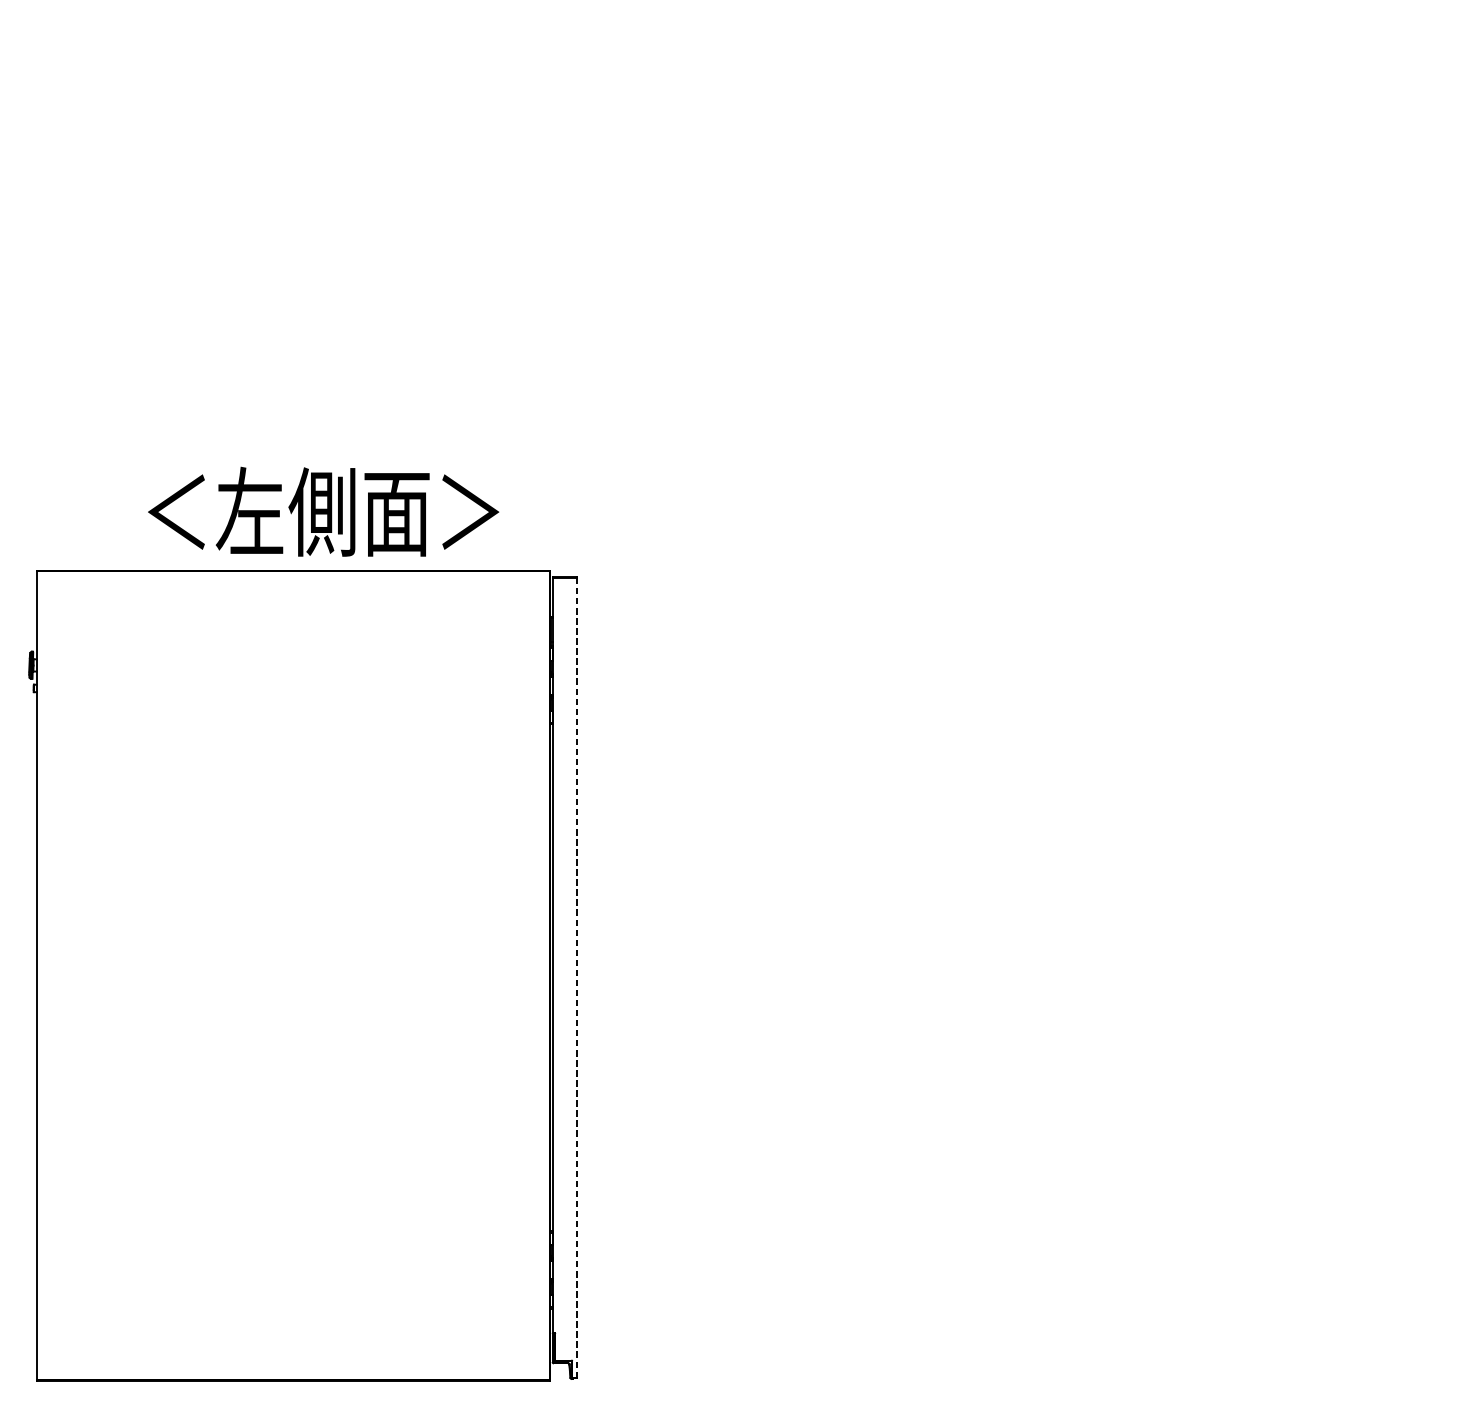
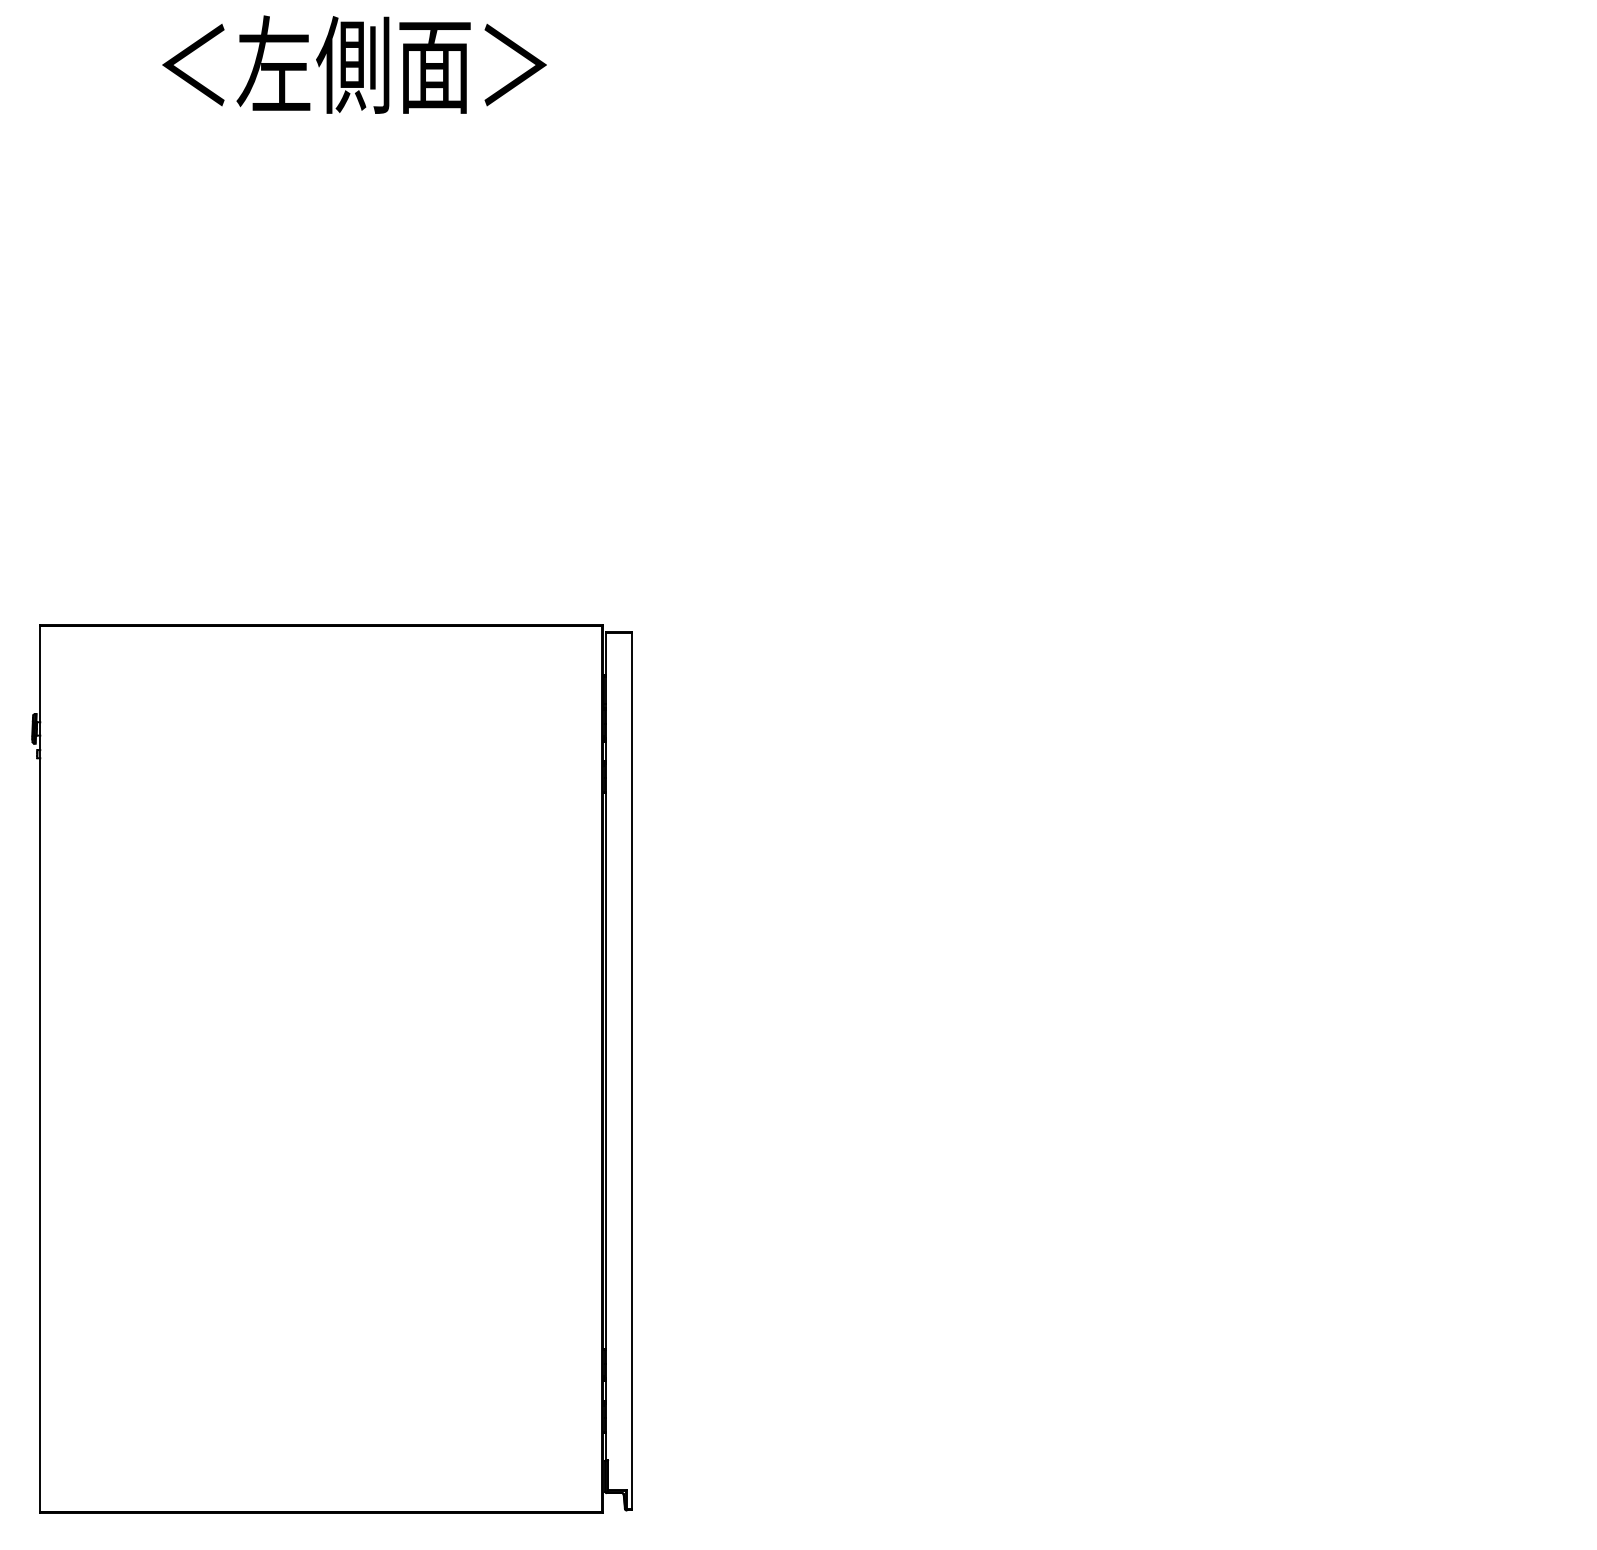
text: (323, 511) -> (354, 64), moved
line: (577, 978) -> (632, 1071), dashed -> solid

